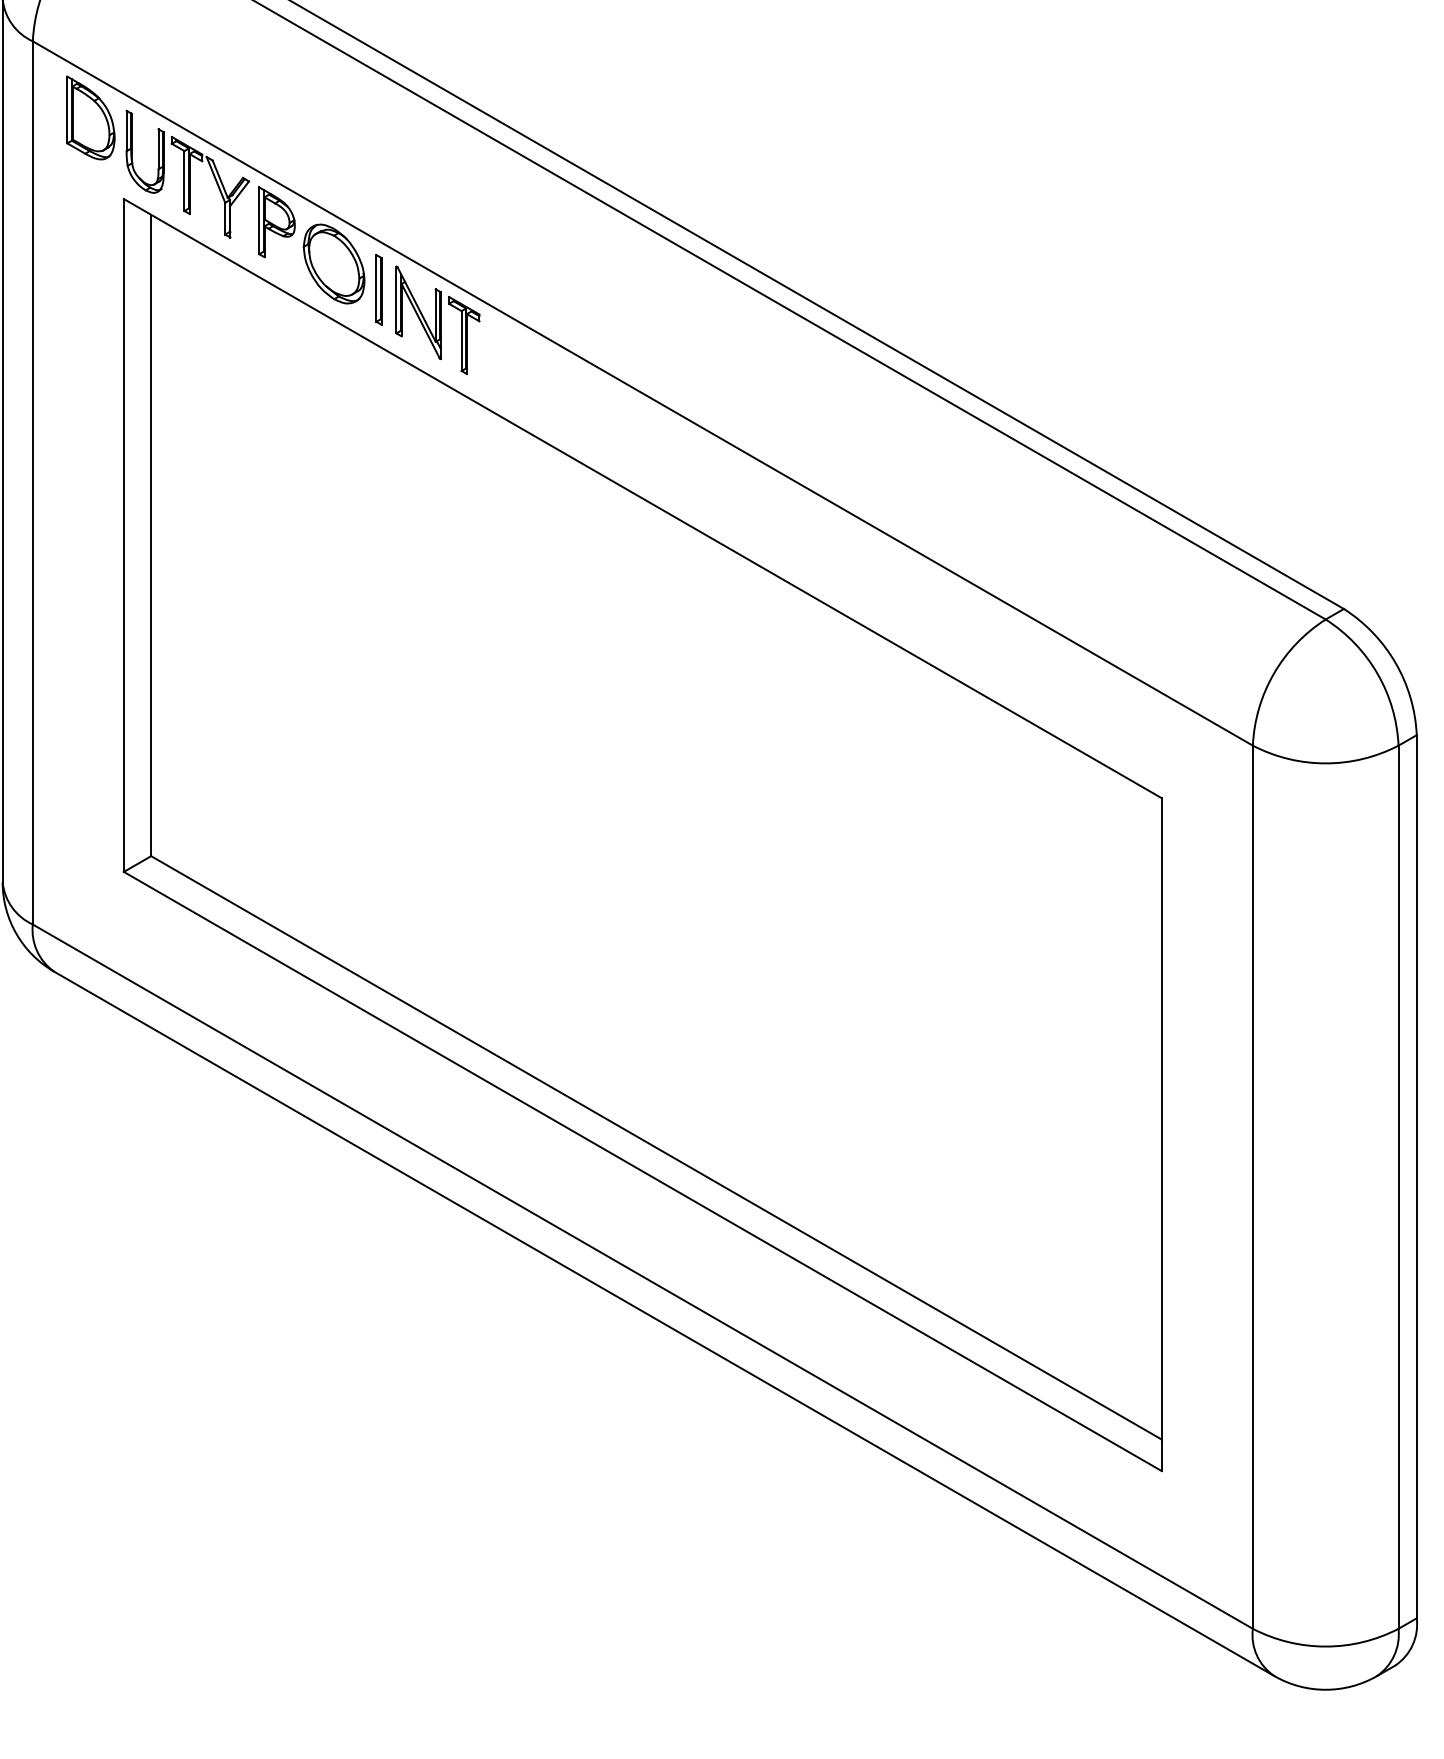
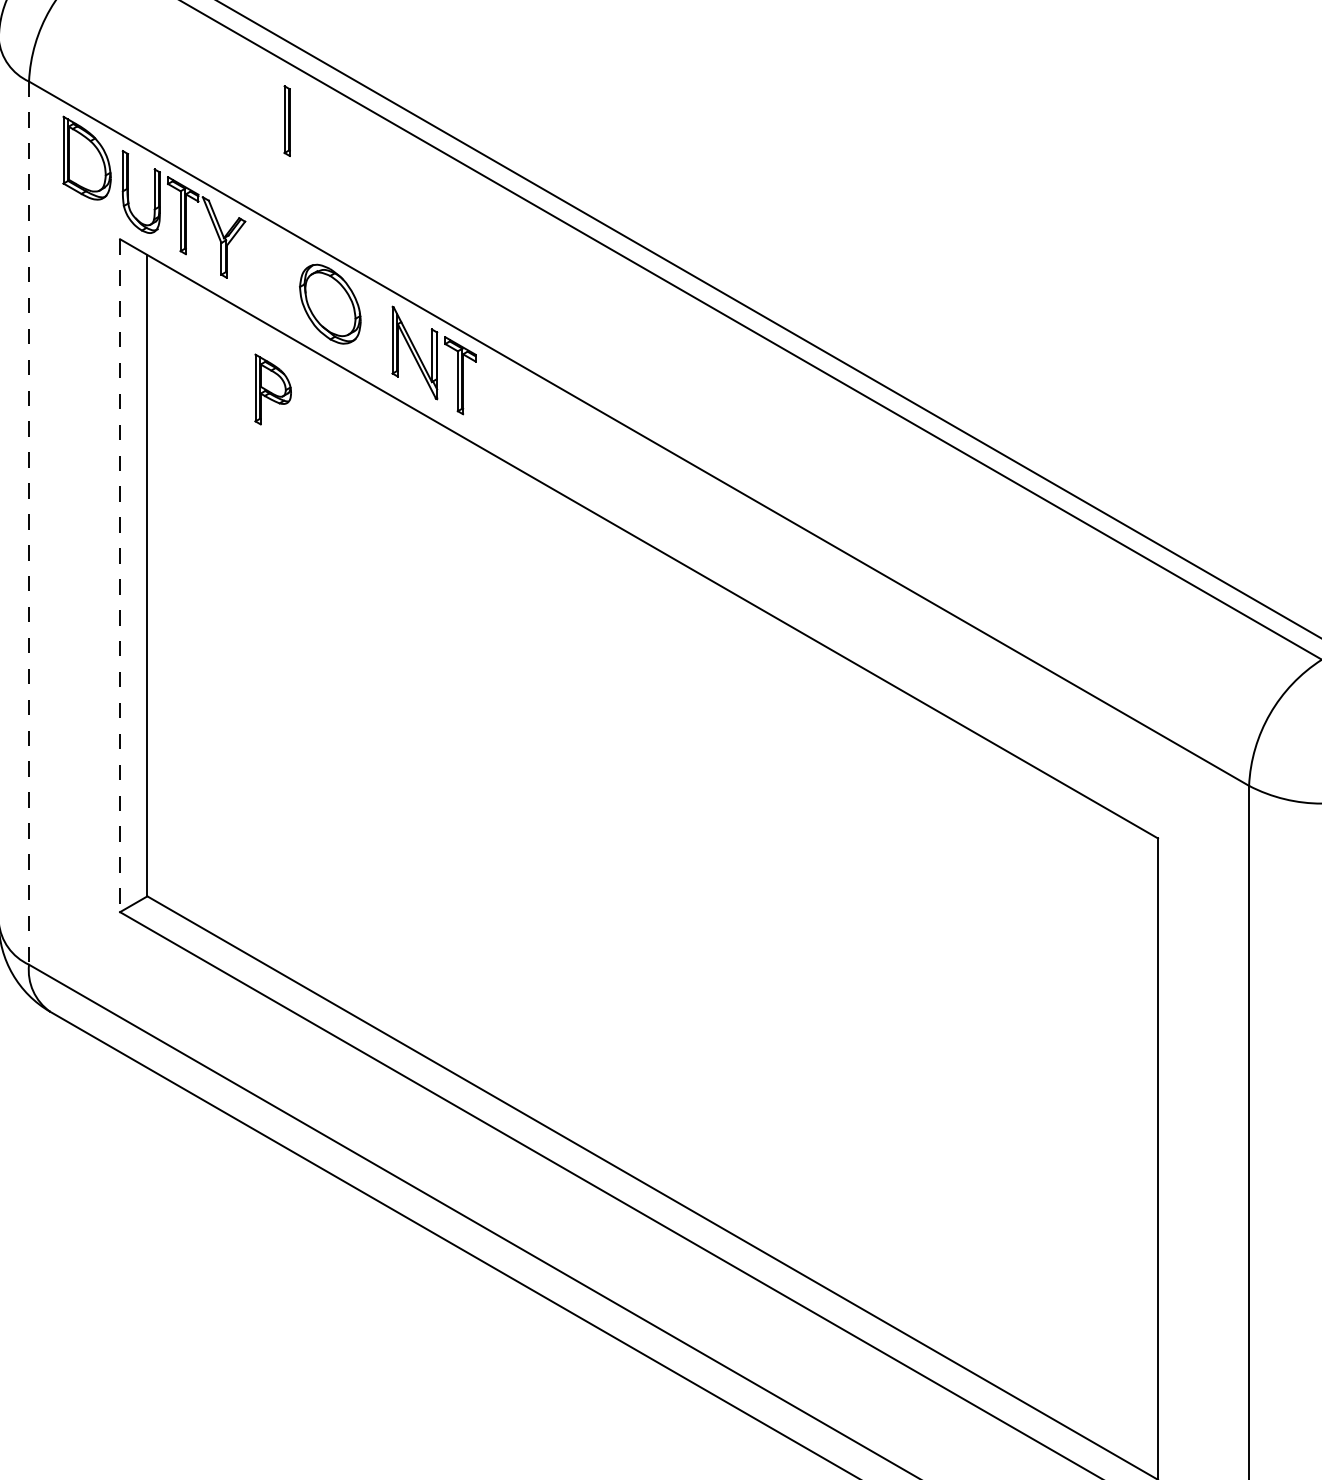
part: (276, 222) -> (272, 389), moved
part: (378, 289) -> (286, 120), moved
line: (32, 482) -> (28, 522), solid -> dashed
line: (123, 536) -> (119, 576), solid -> dashed

